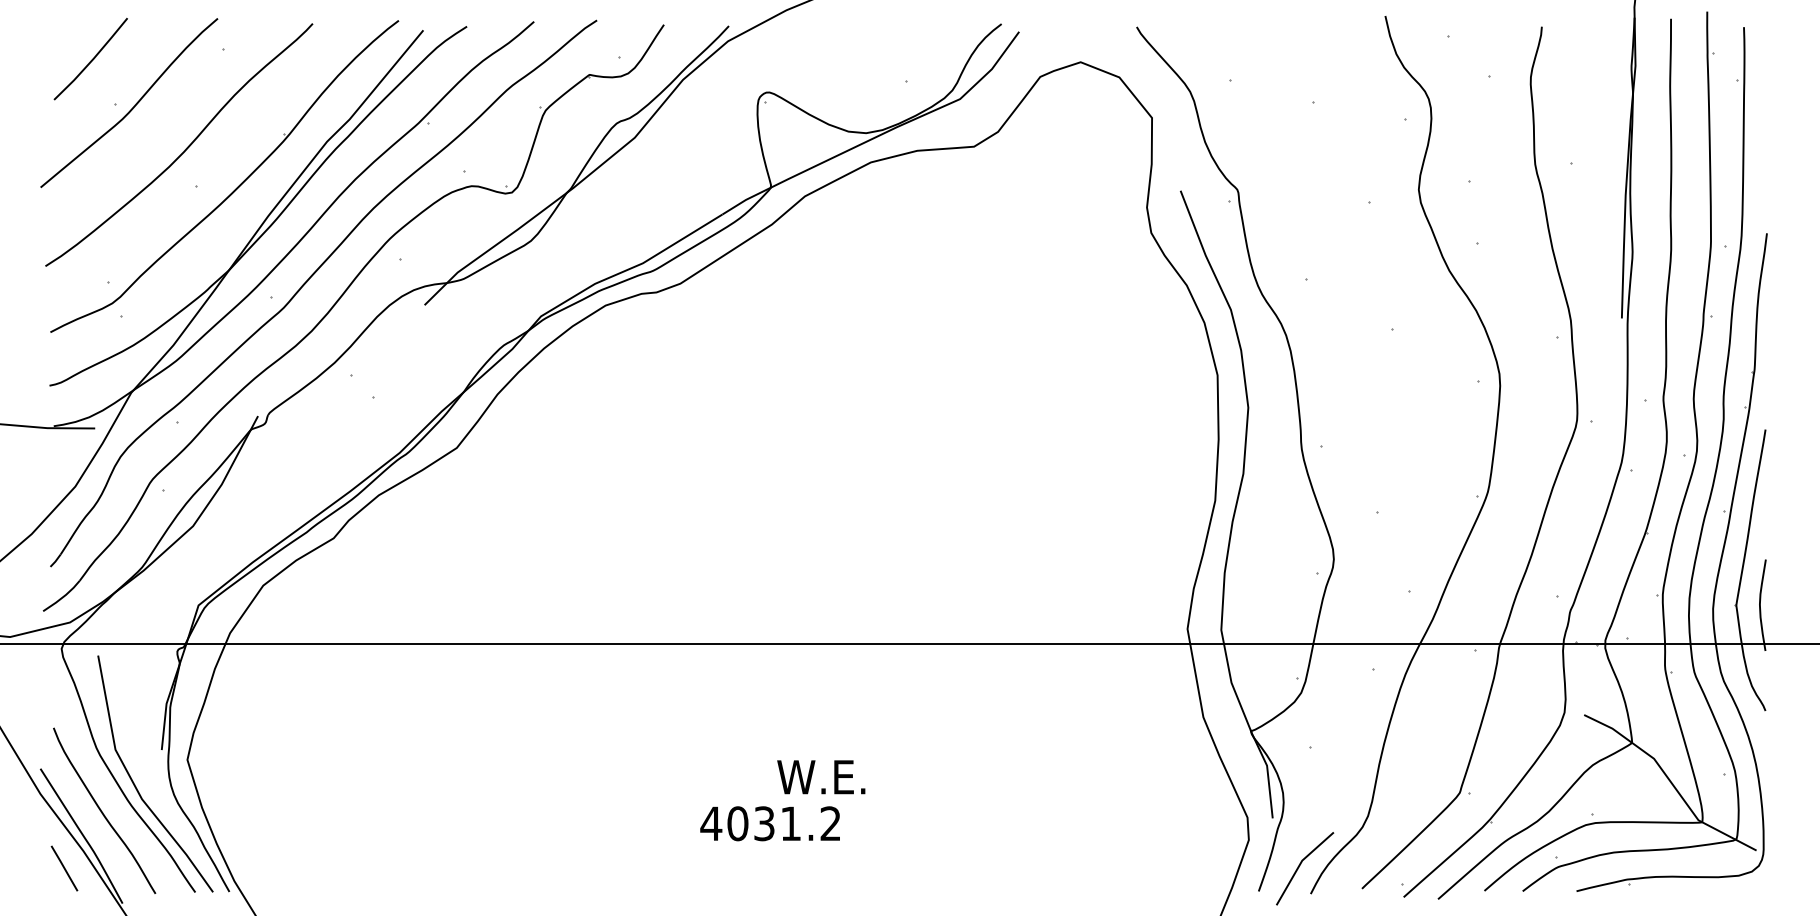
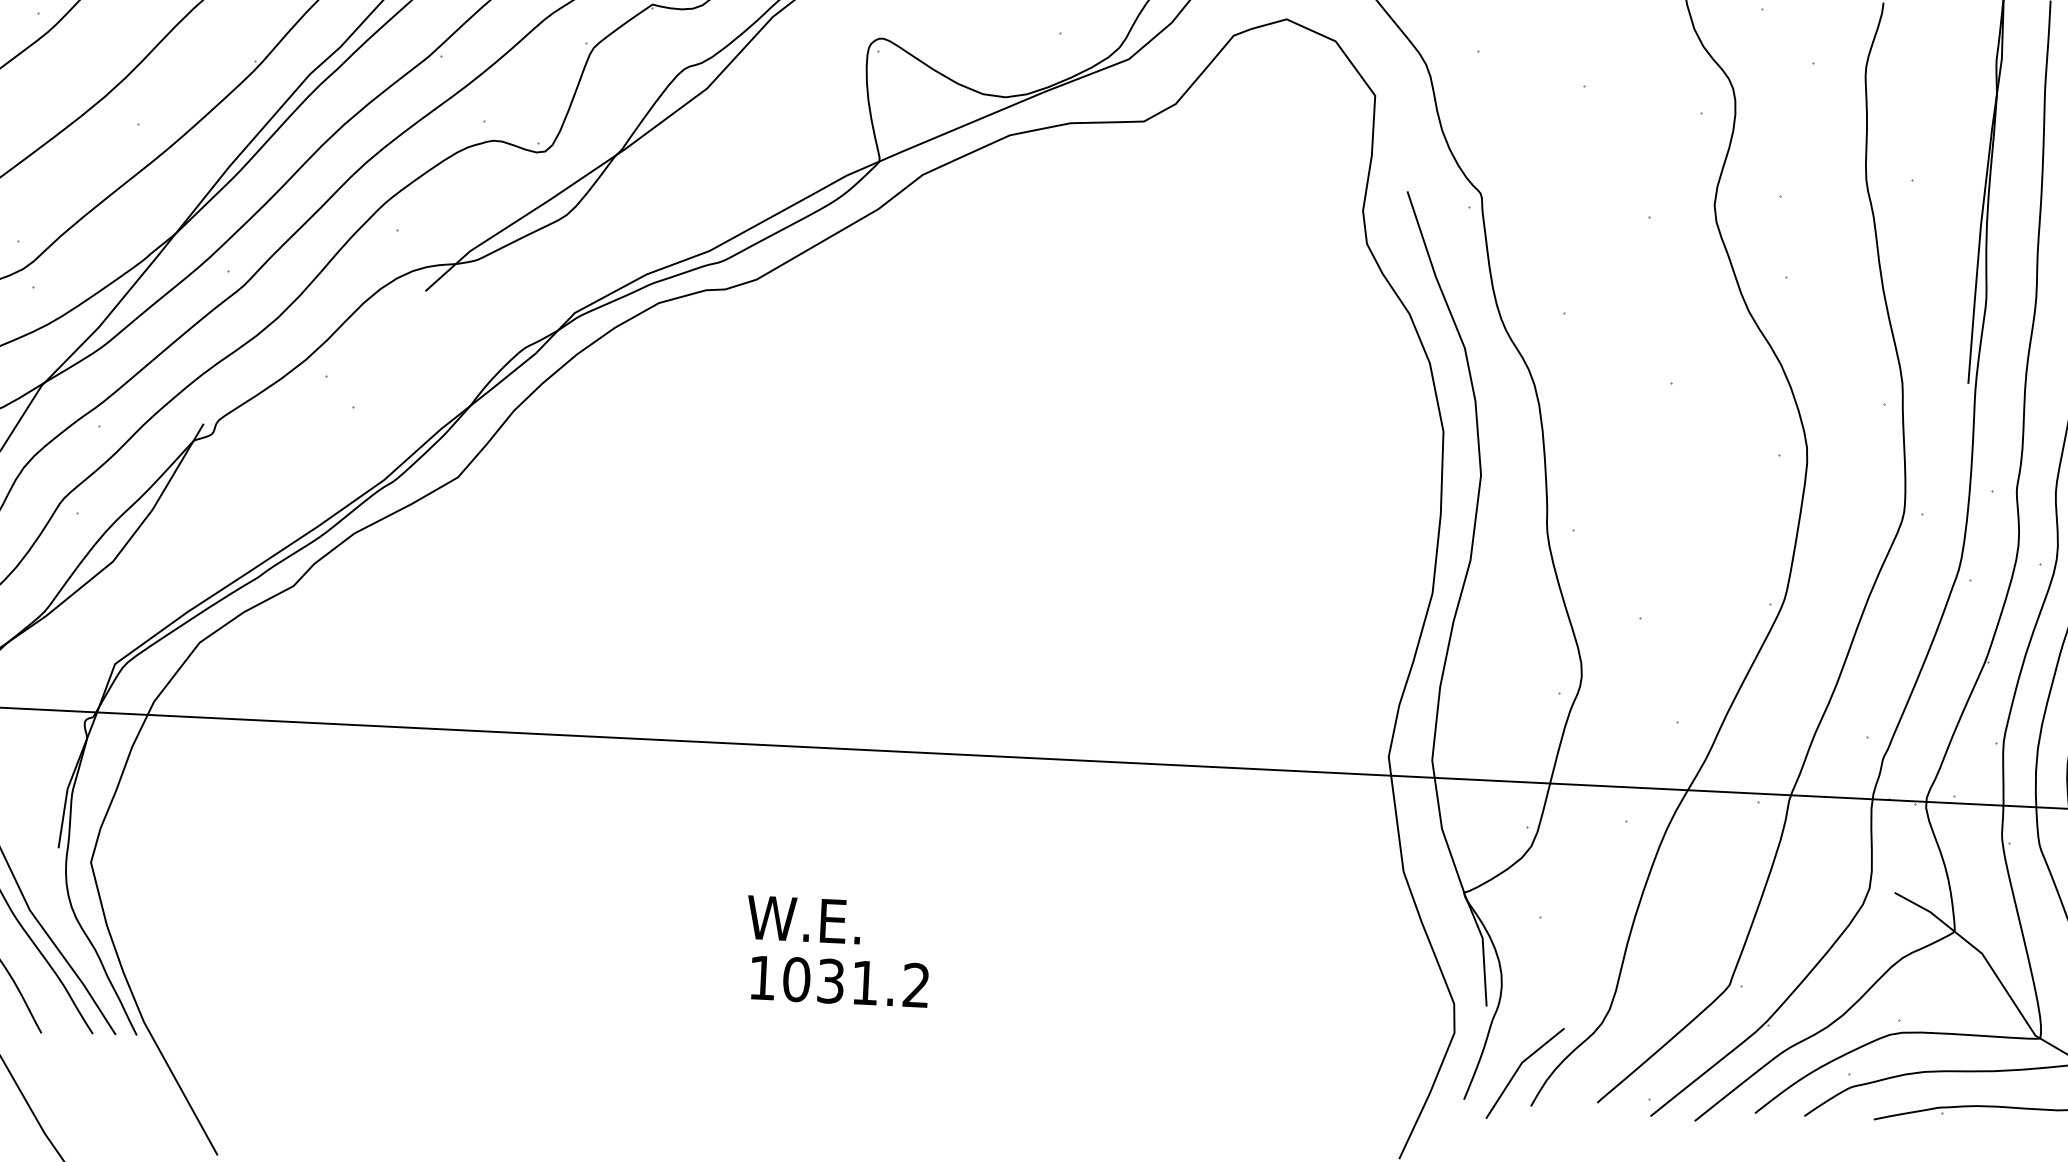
text: (821, 777) -> (804, 920), moved
text: (711, 823) -> (762, 977), 4031.2 -> 1031.2

